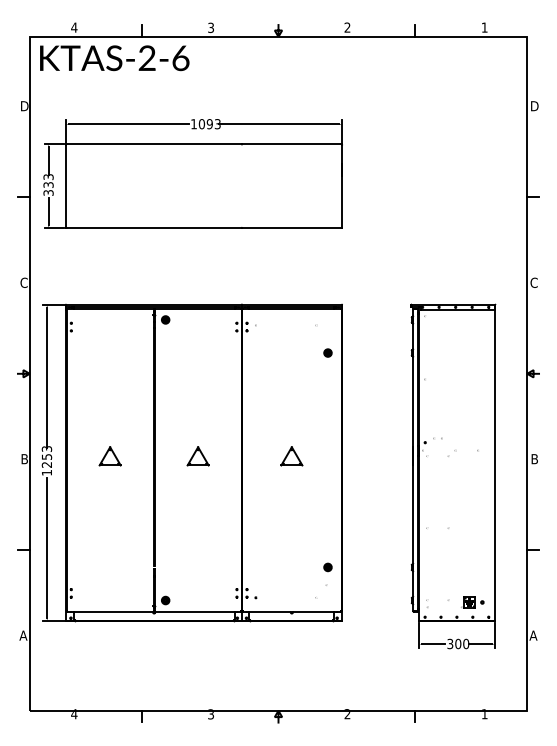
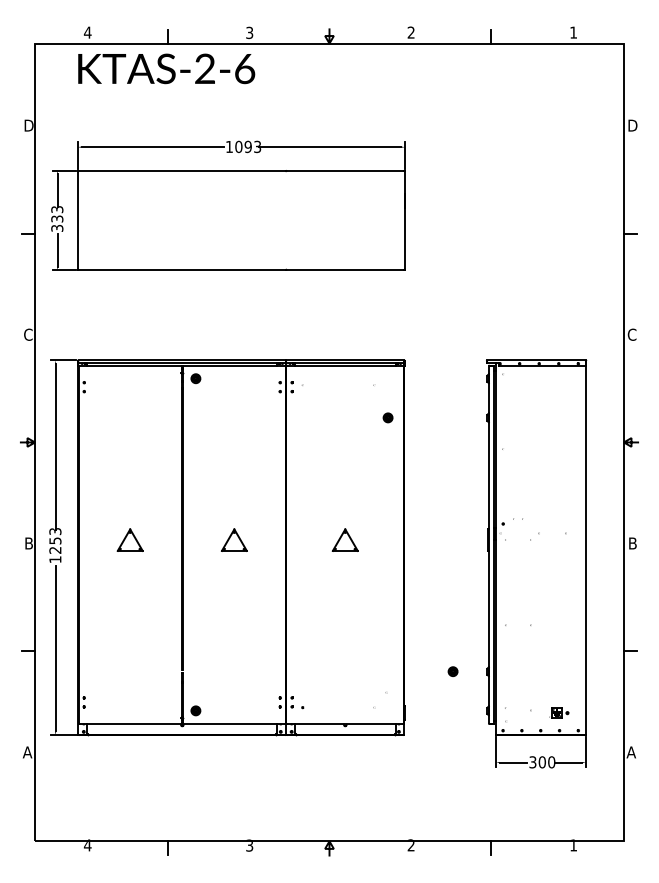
text: (114, 57) -> (166, 68), moved
part: (327, 567) -> (452, 671), moved
part: (472, 601) -> (559, 712), size x0.7
part: (427, 603) -> (505, 714), size x1.6

